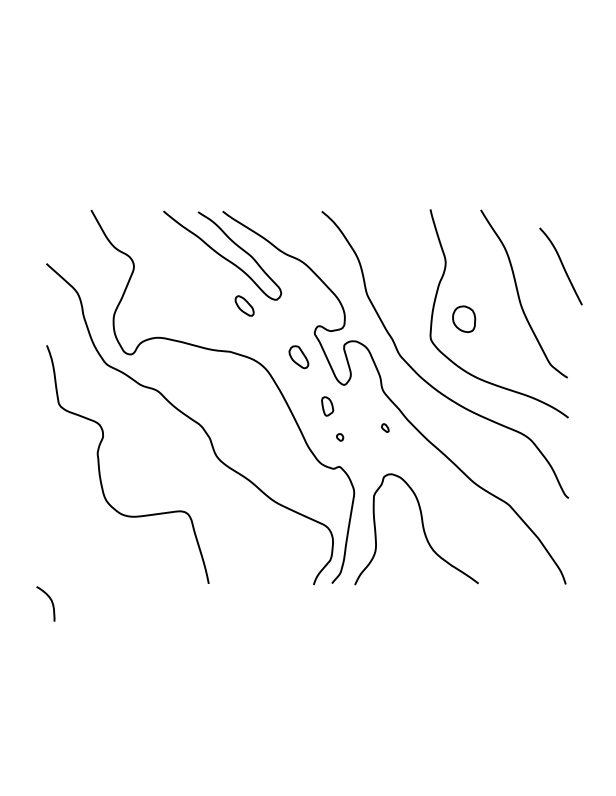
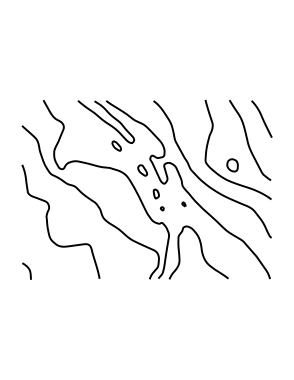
curve: (560, 265) -> (261, 118), moved
part: (463, 319) -> (232, 165), moved
curve: (49, 602) -> (28, 270), moved

